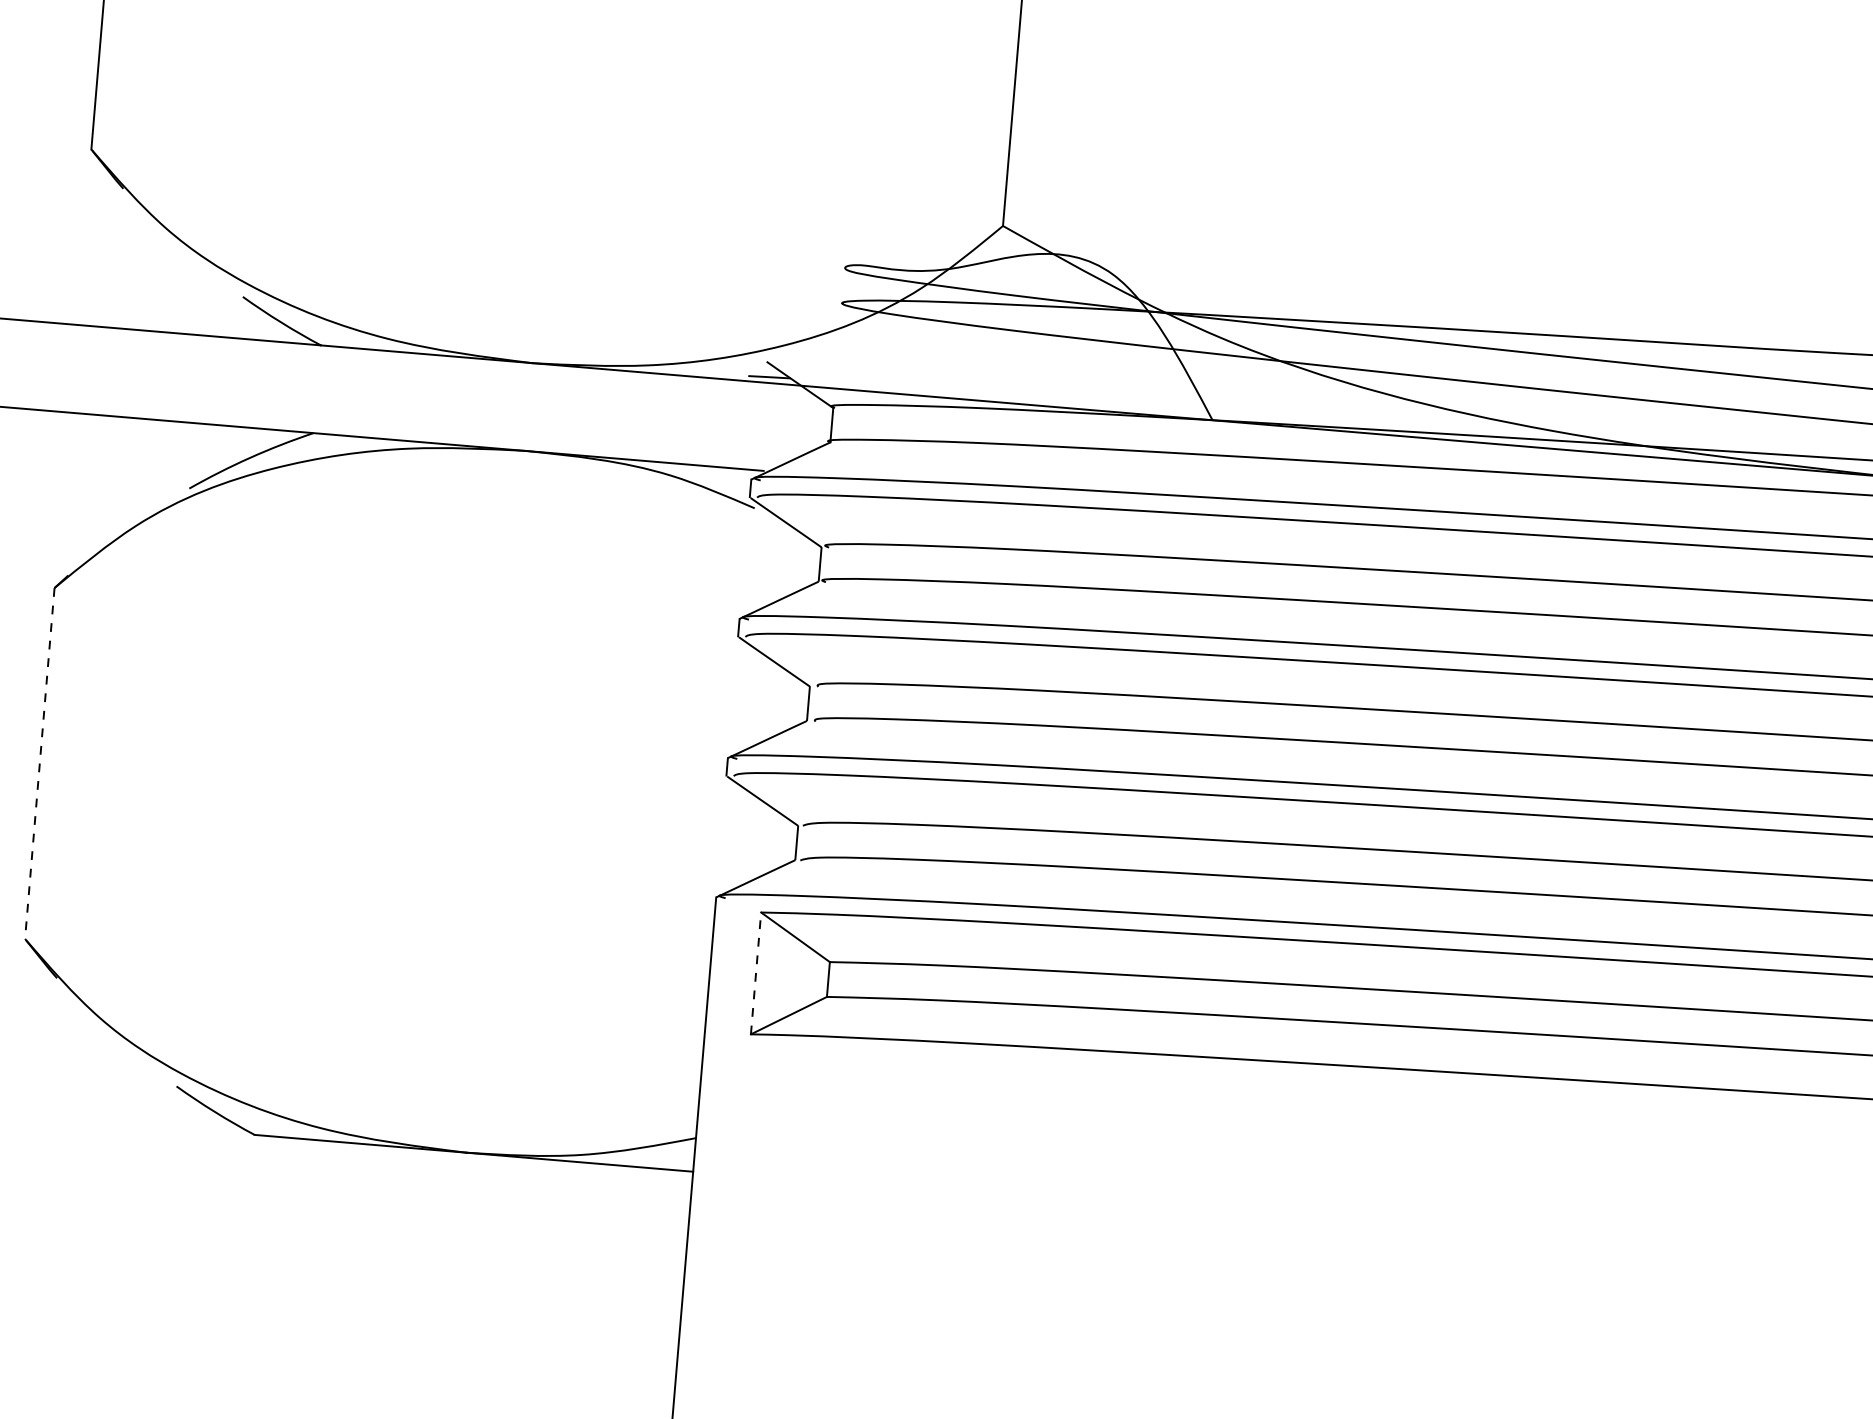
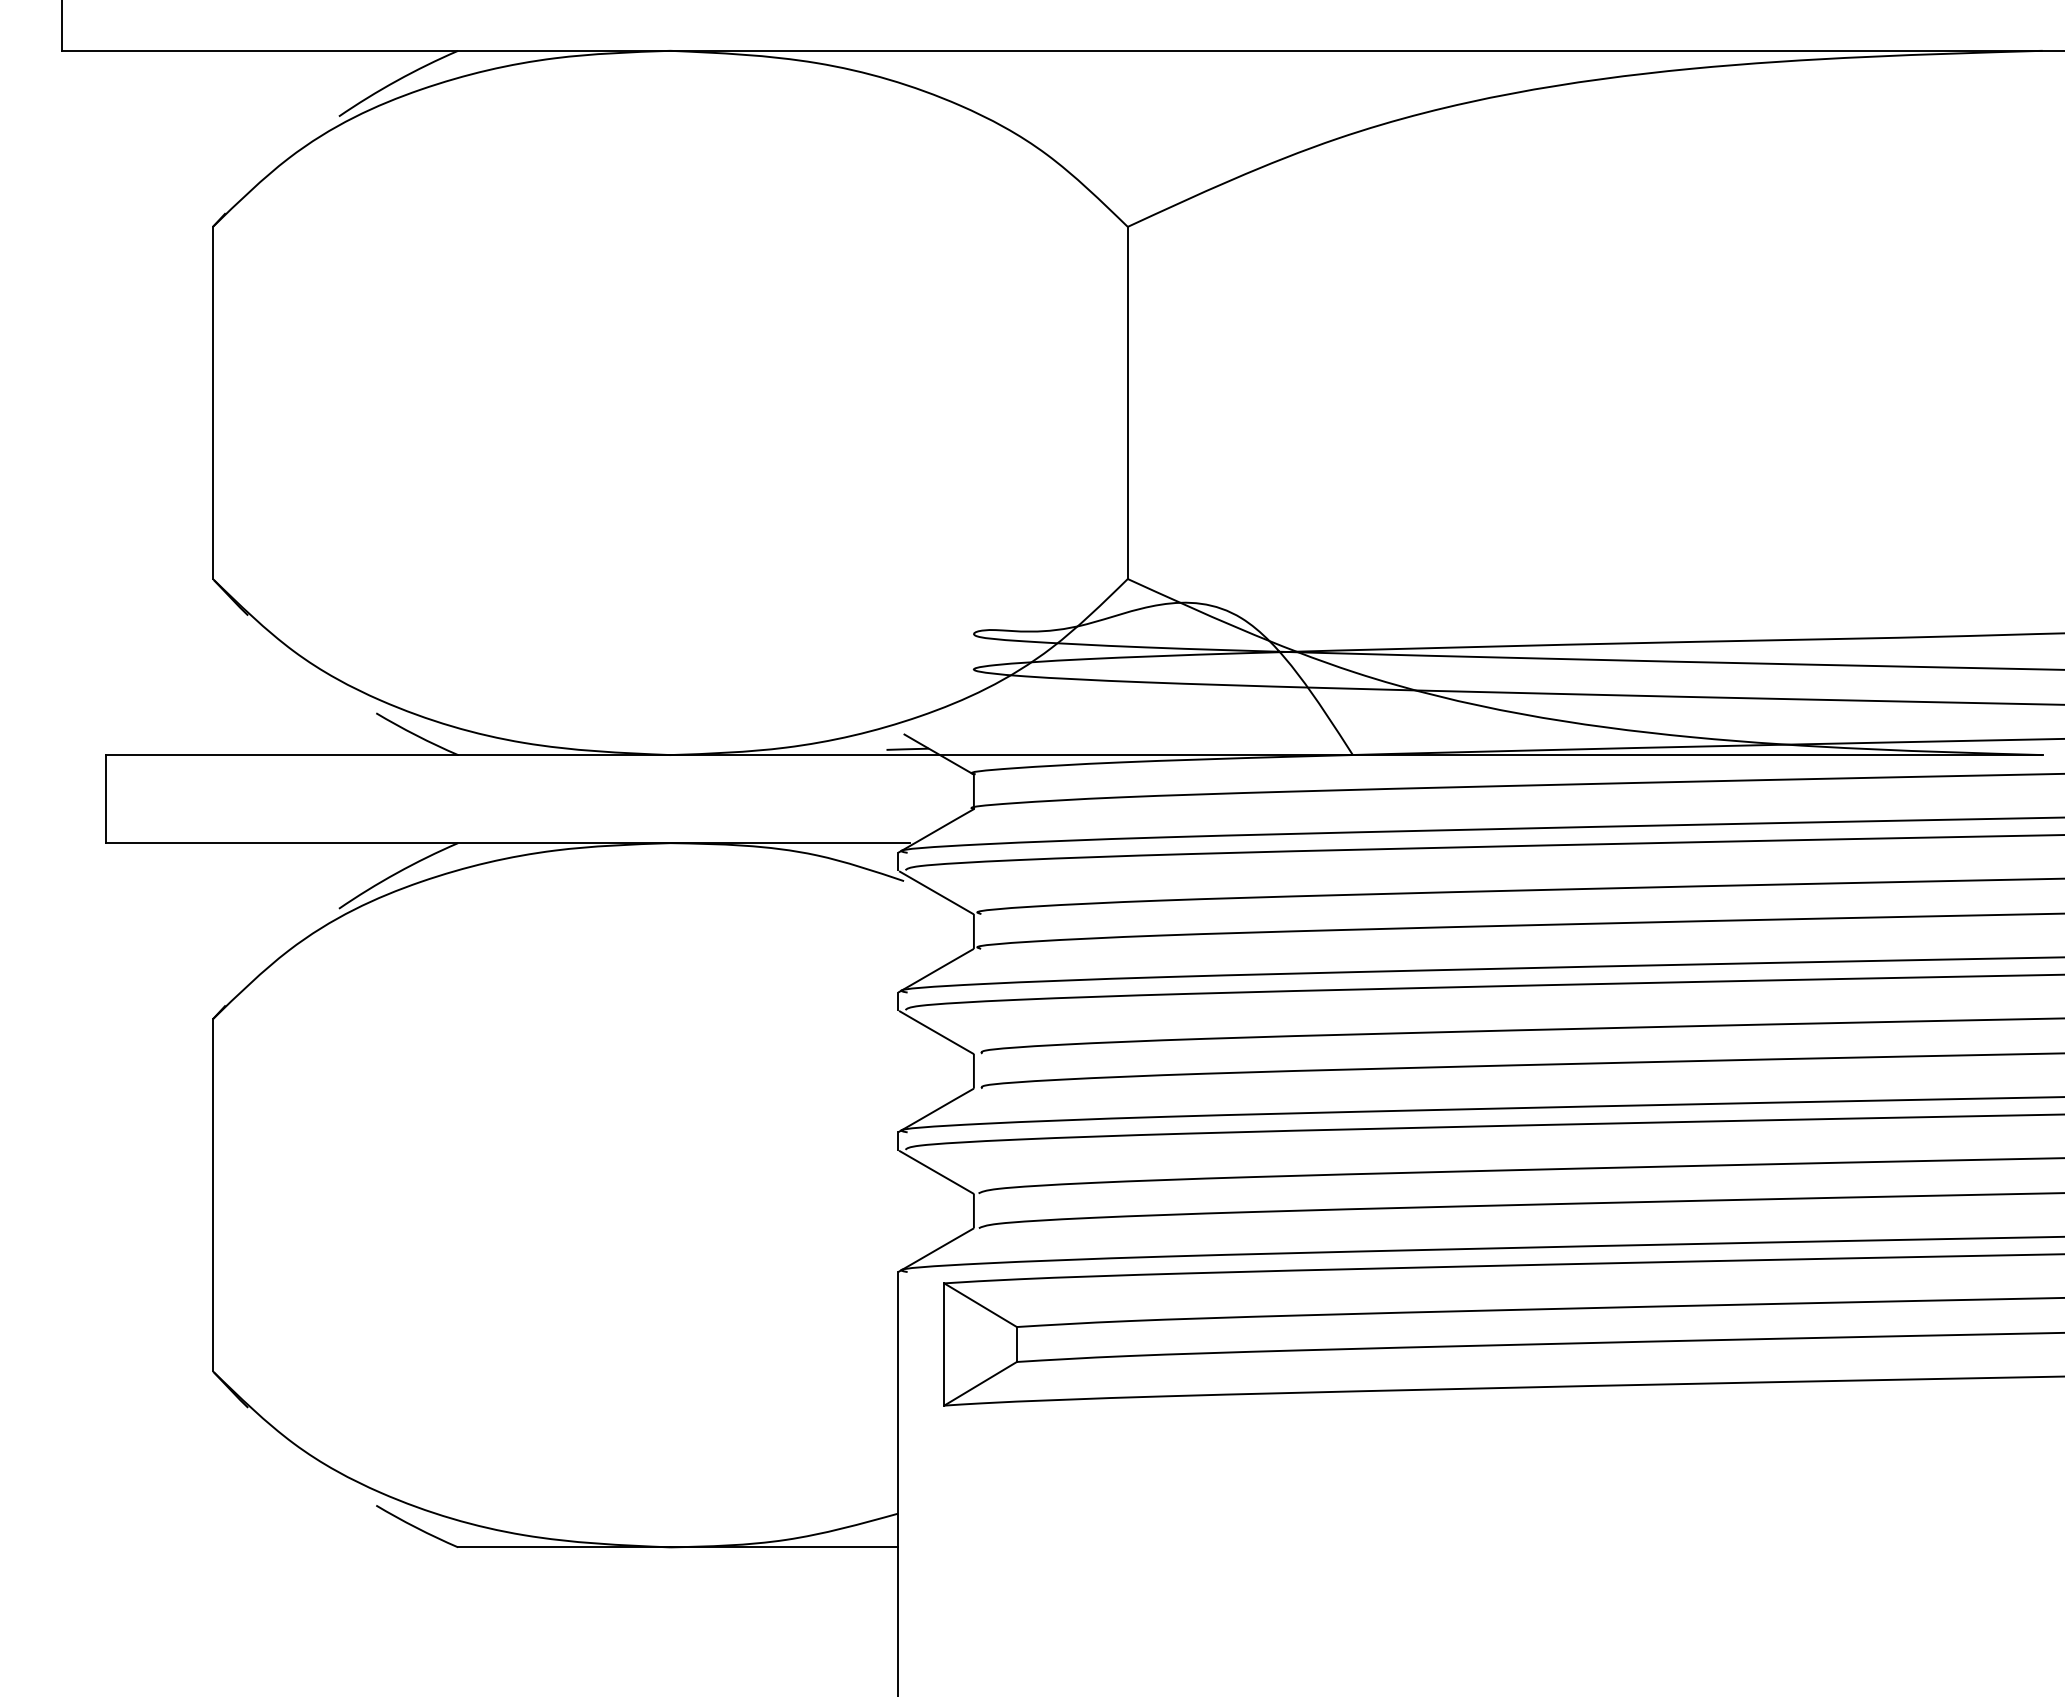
line: (39, 763) -> (212, 1195), dashed -> solid
line: (756, 973) -> (944, 1344), dashed -> solid

